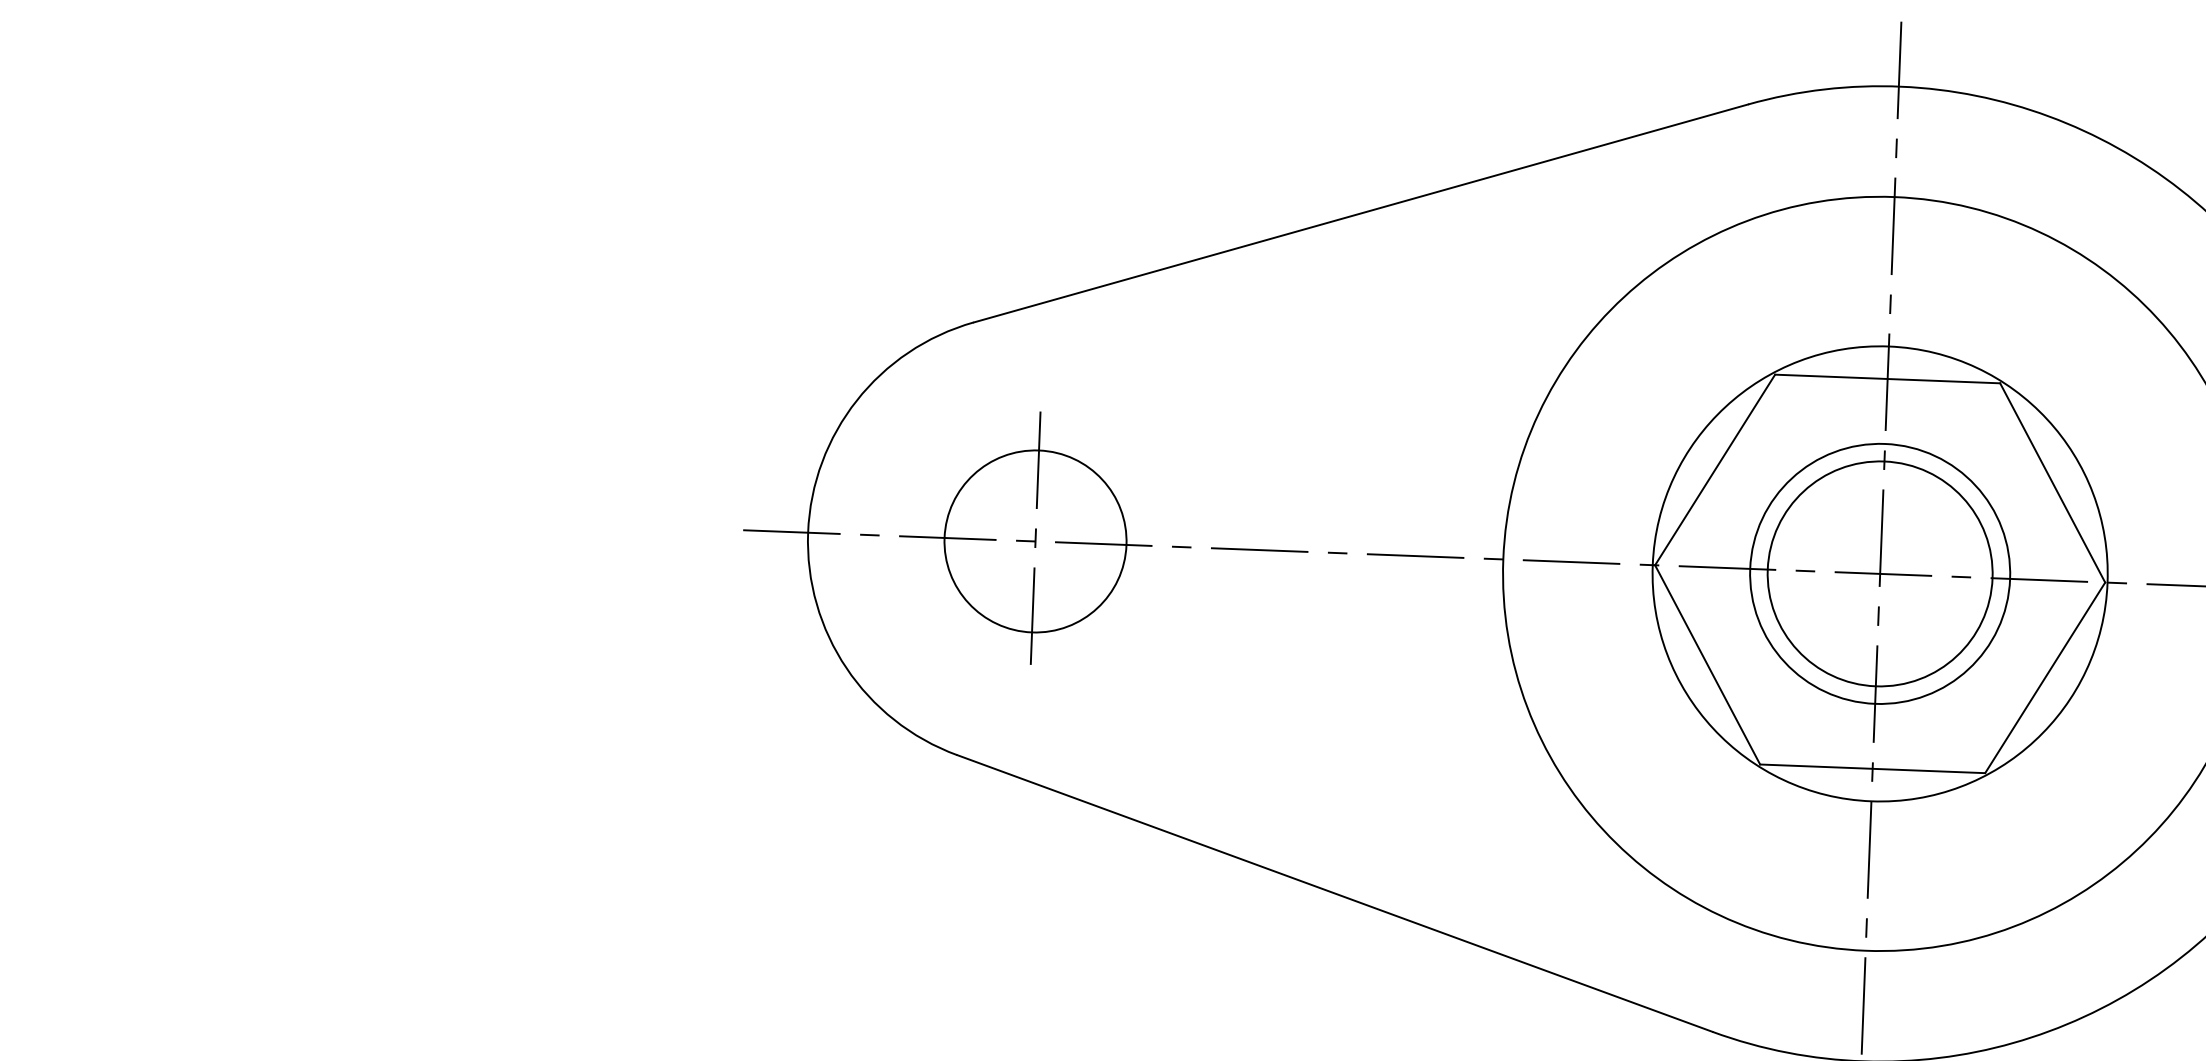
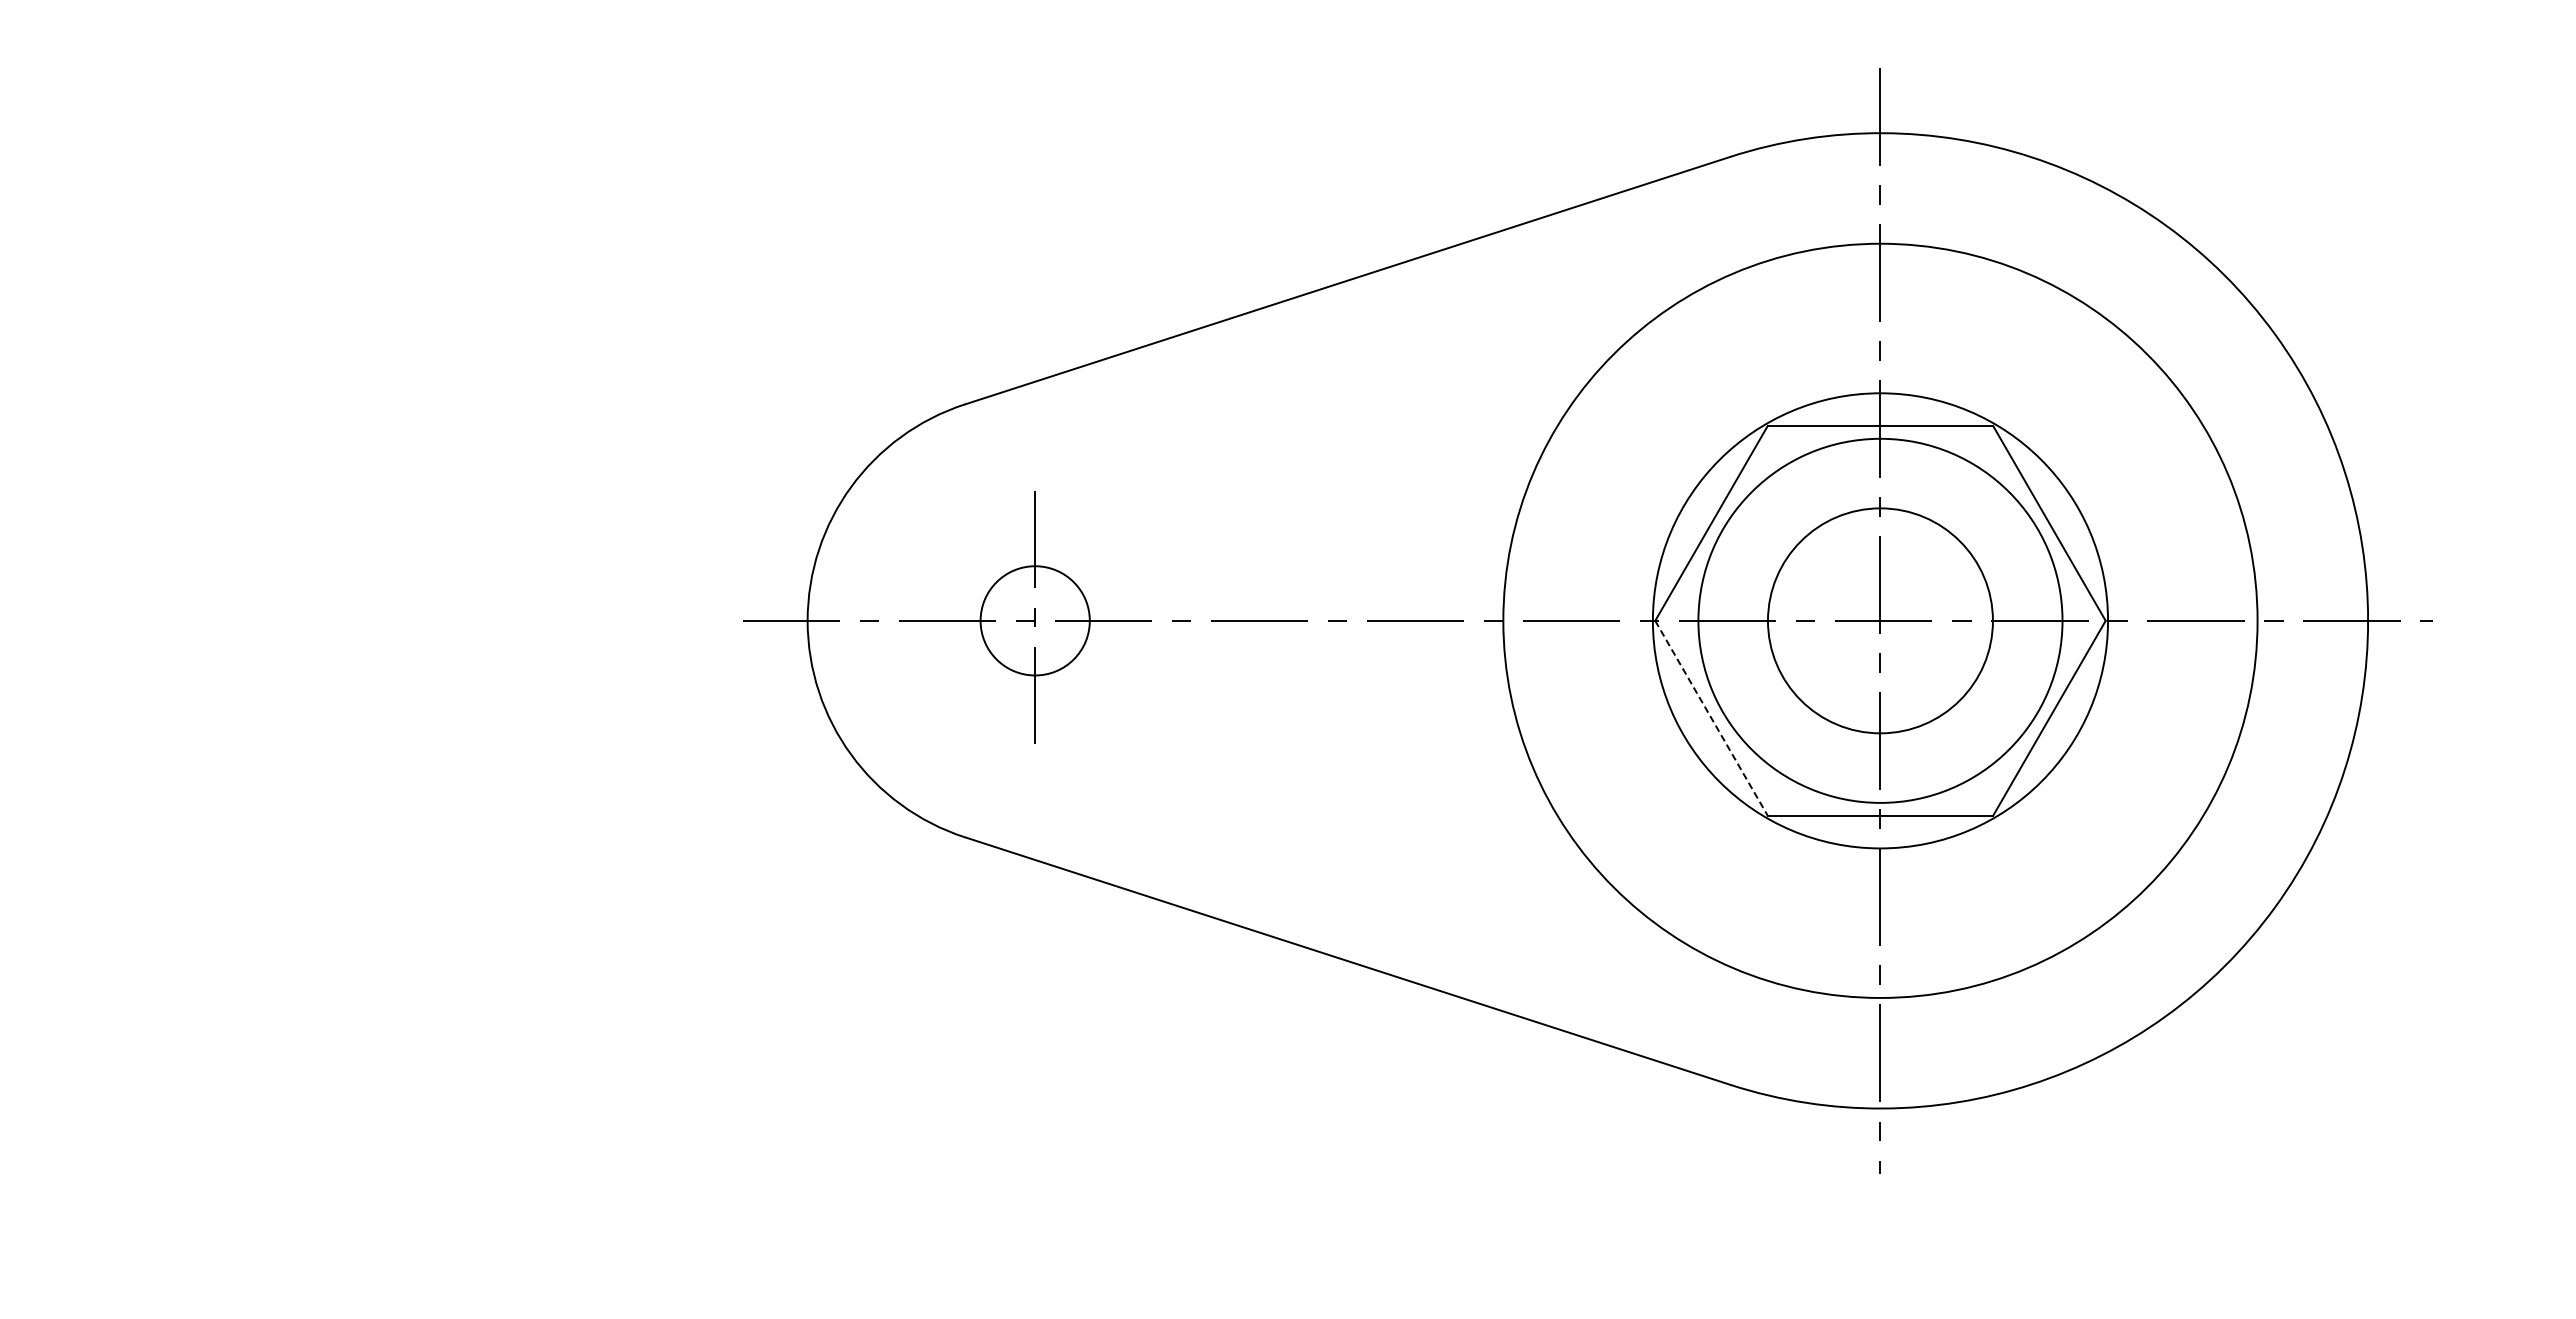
circle: (1035, 541) -> (1035, 620), size x0.6
circle: (1880, 573) -> (1880, 620), size x1.4
line: (1707, 664) -> (1711, 718), solid -> dashed

